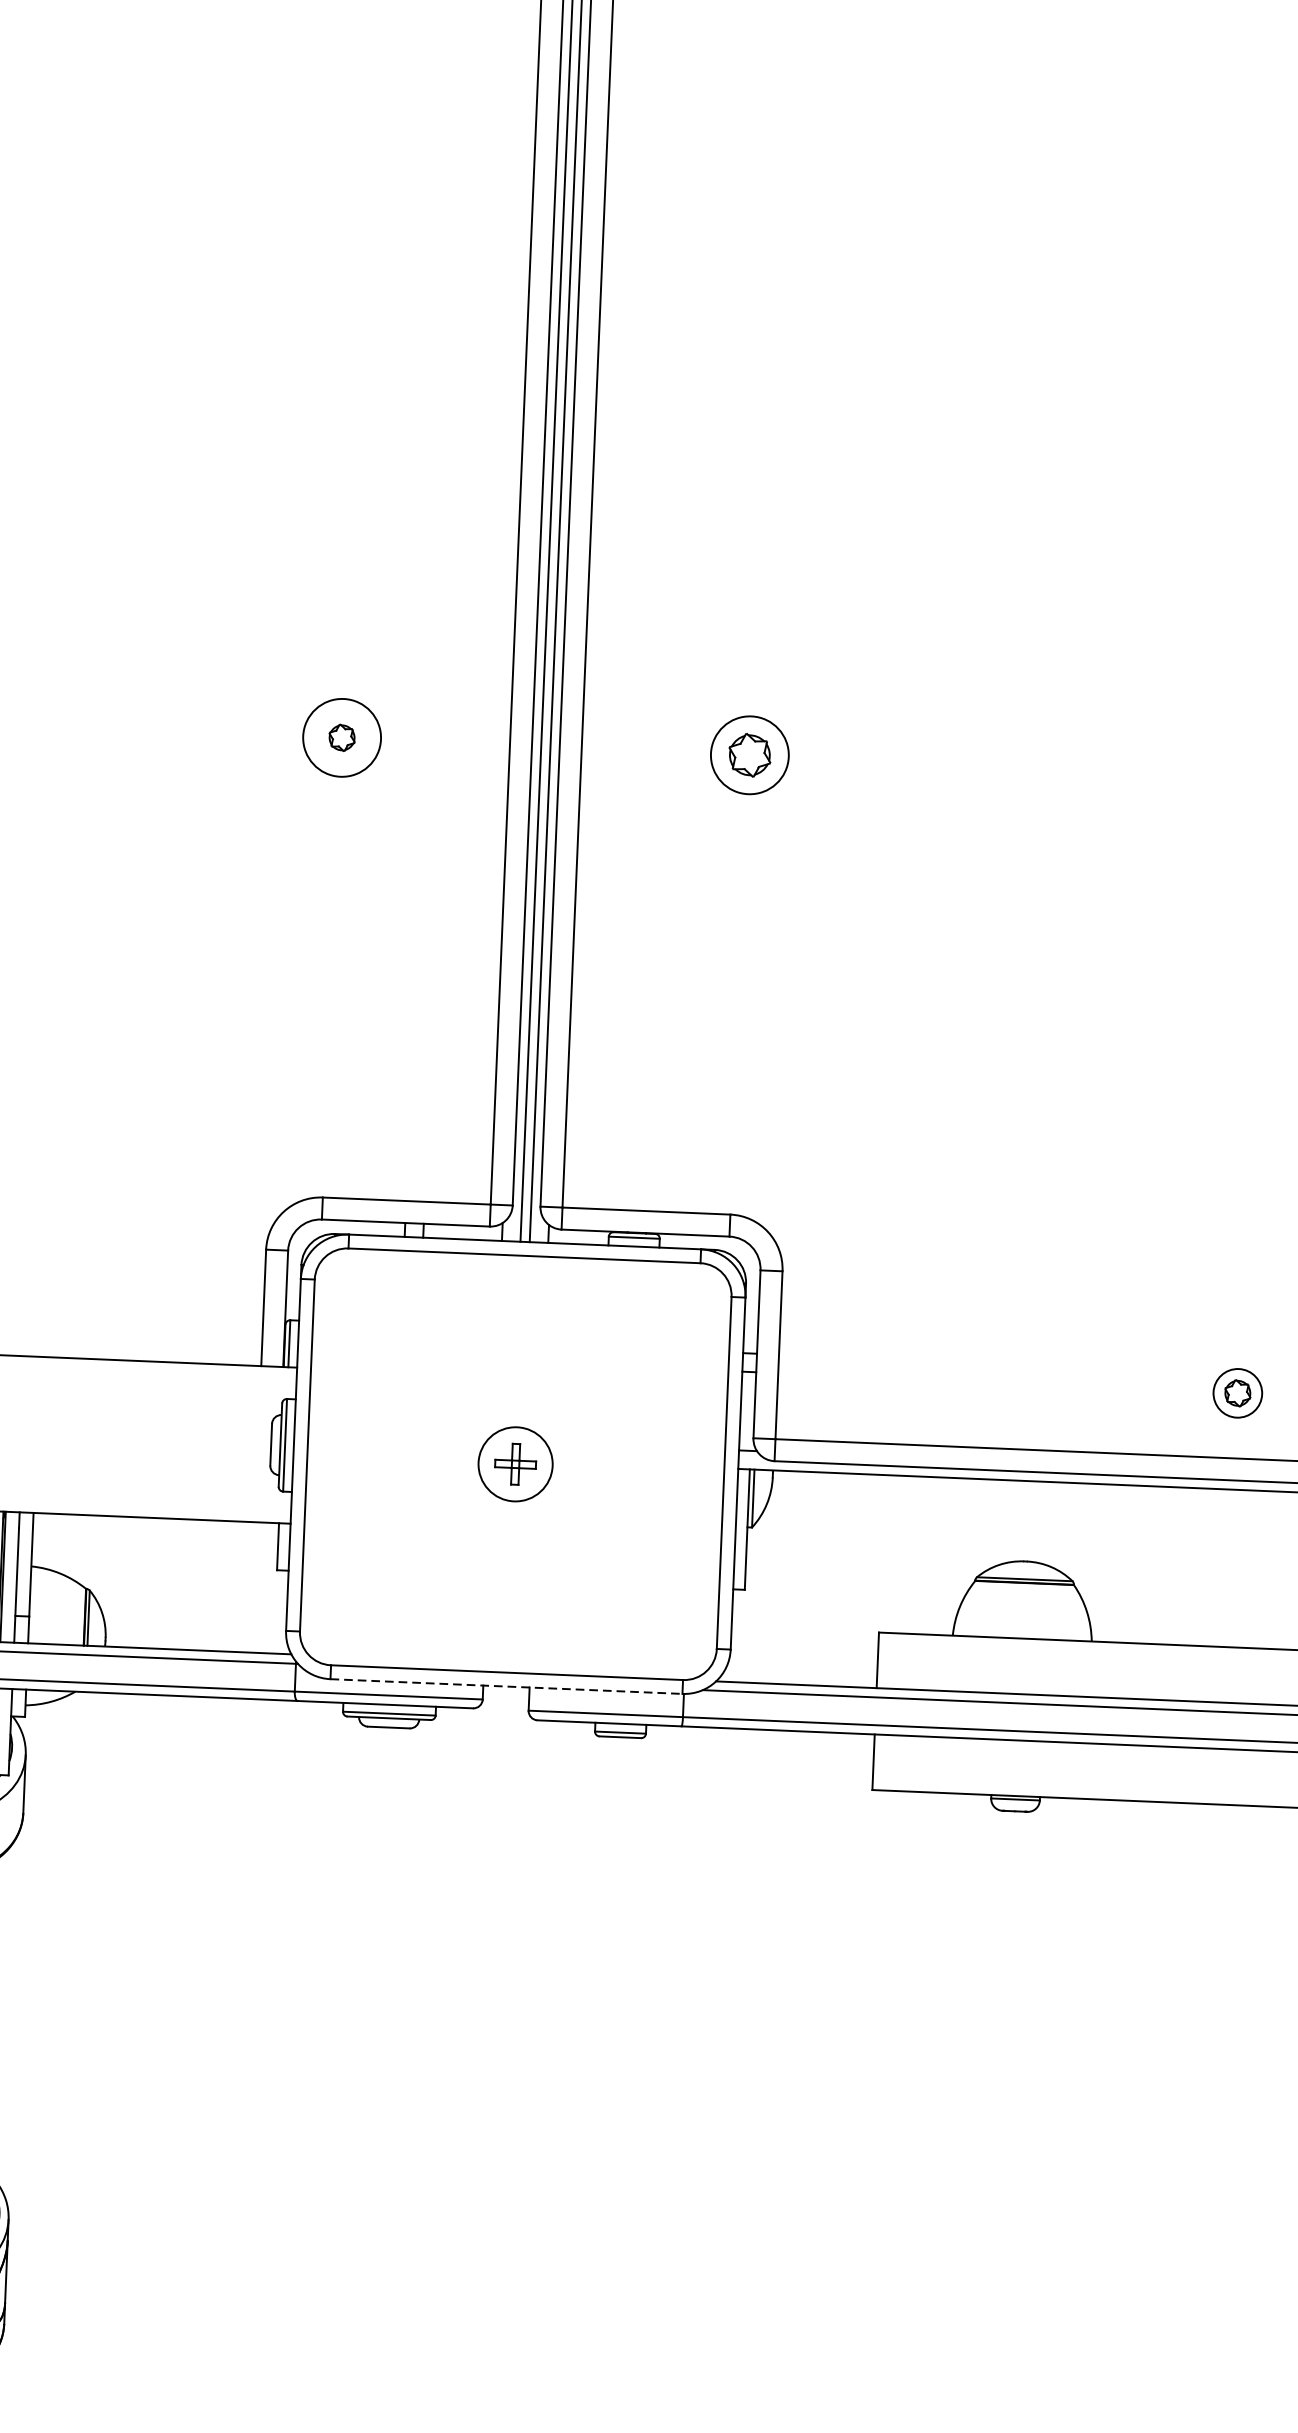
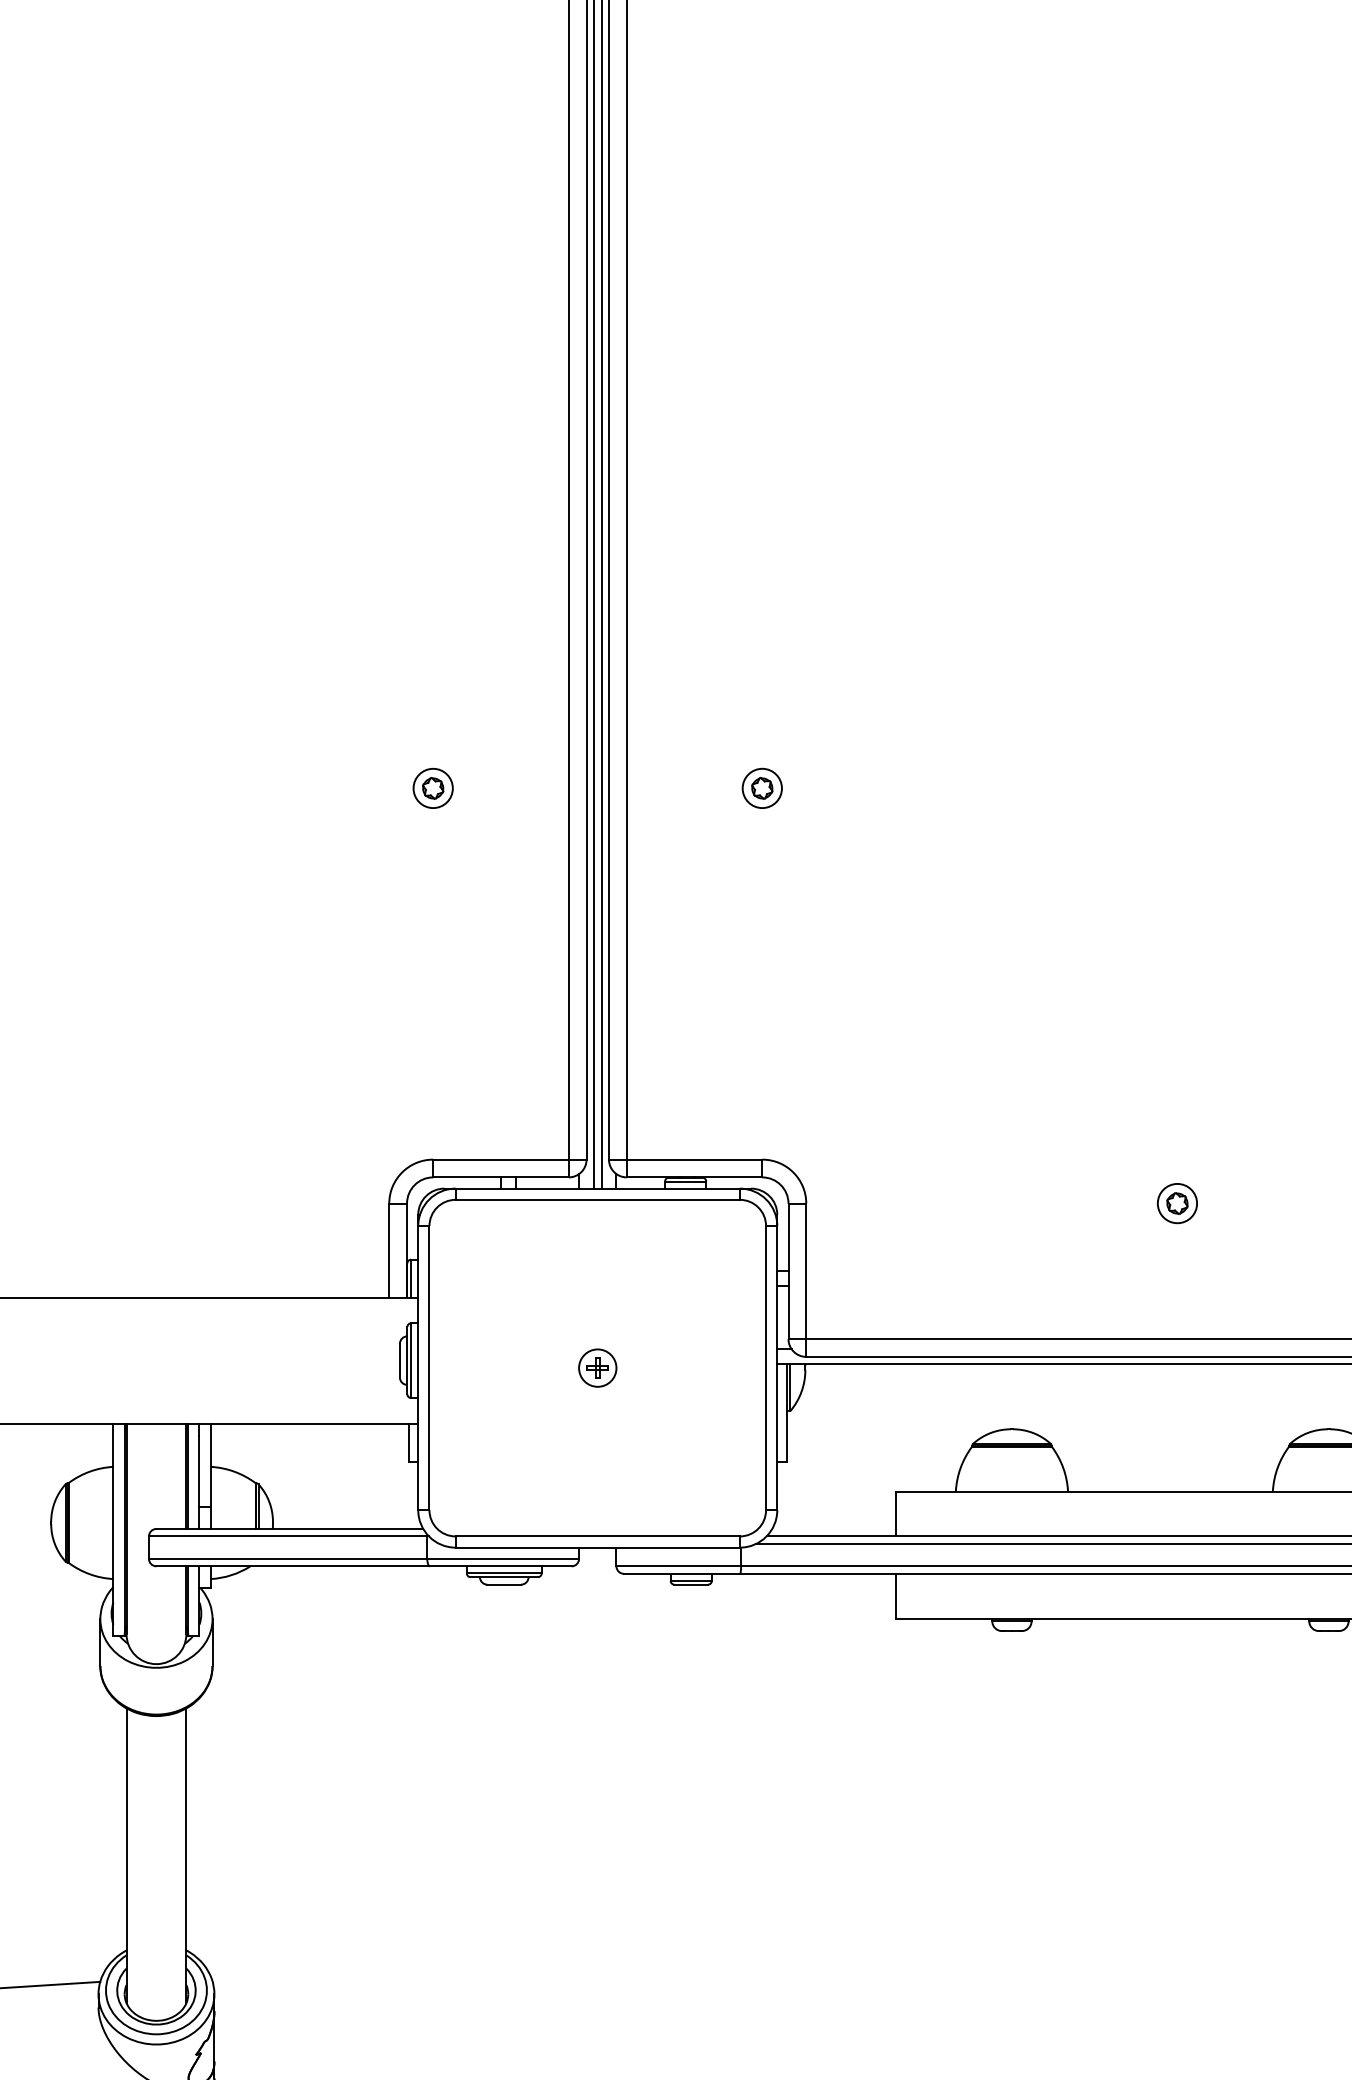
circle: (341, 737) -> (432, 788), size x0.62
part: (748, 753) -> (761, 787), size x0.62
part: (1236, 1393) -> (1176, 1203), moved
part: (515, 1463) -> (597, 1367), size x0.62
line: (507, 1686) -> (598, 1547), dashed -> solid

